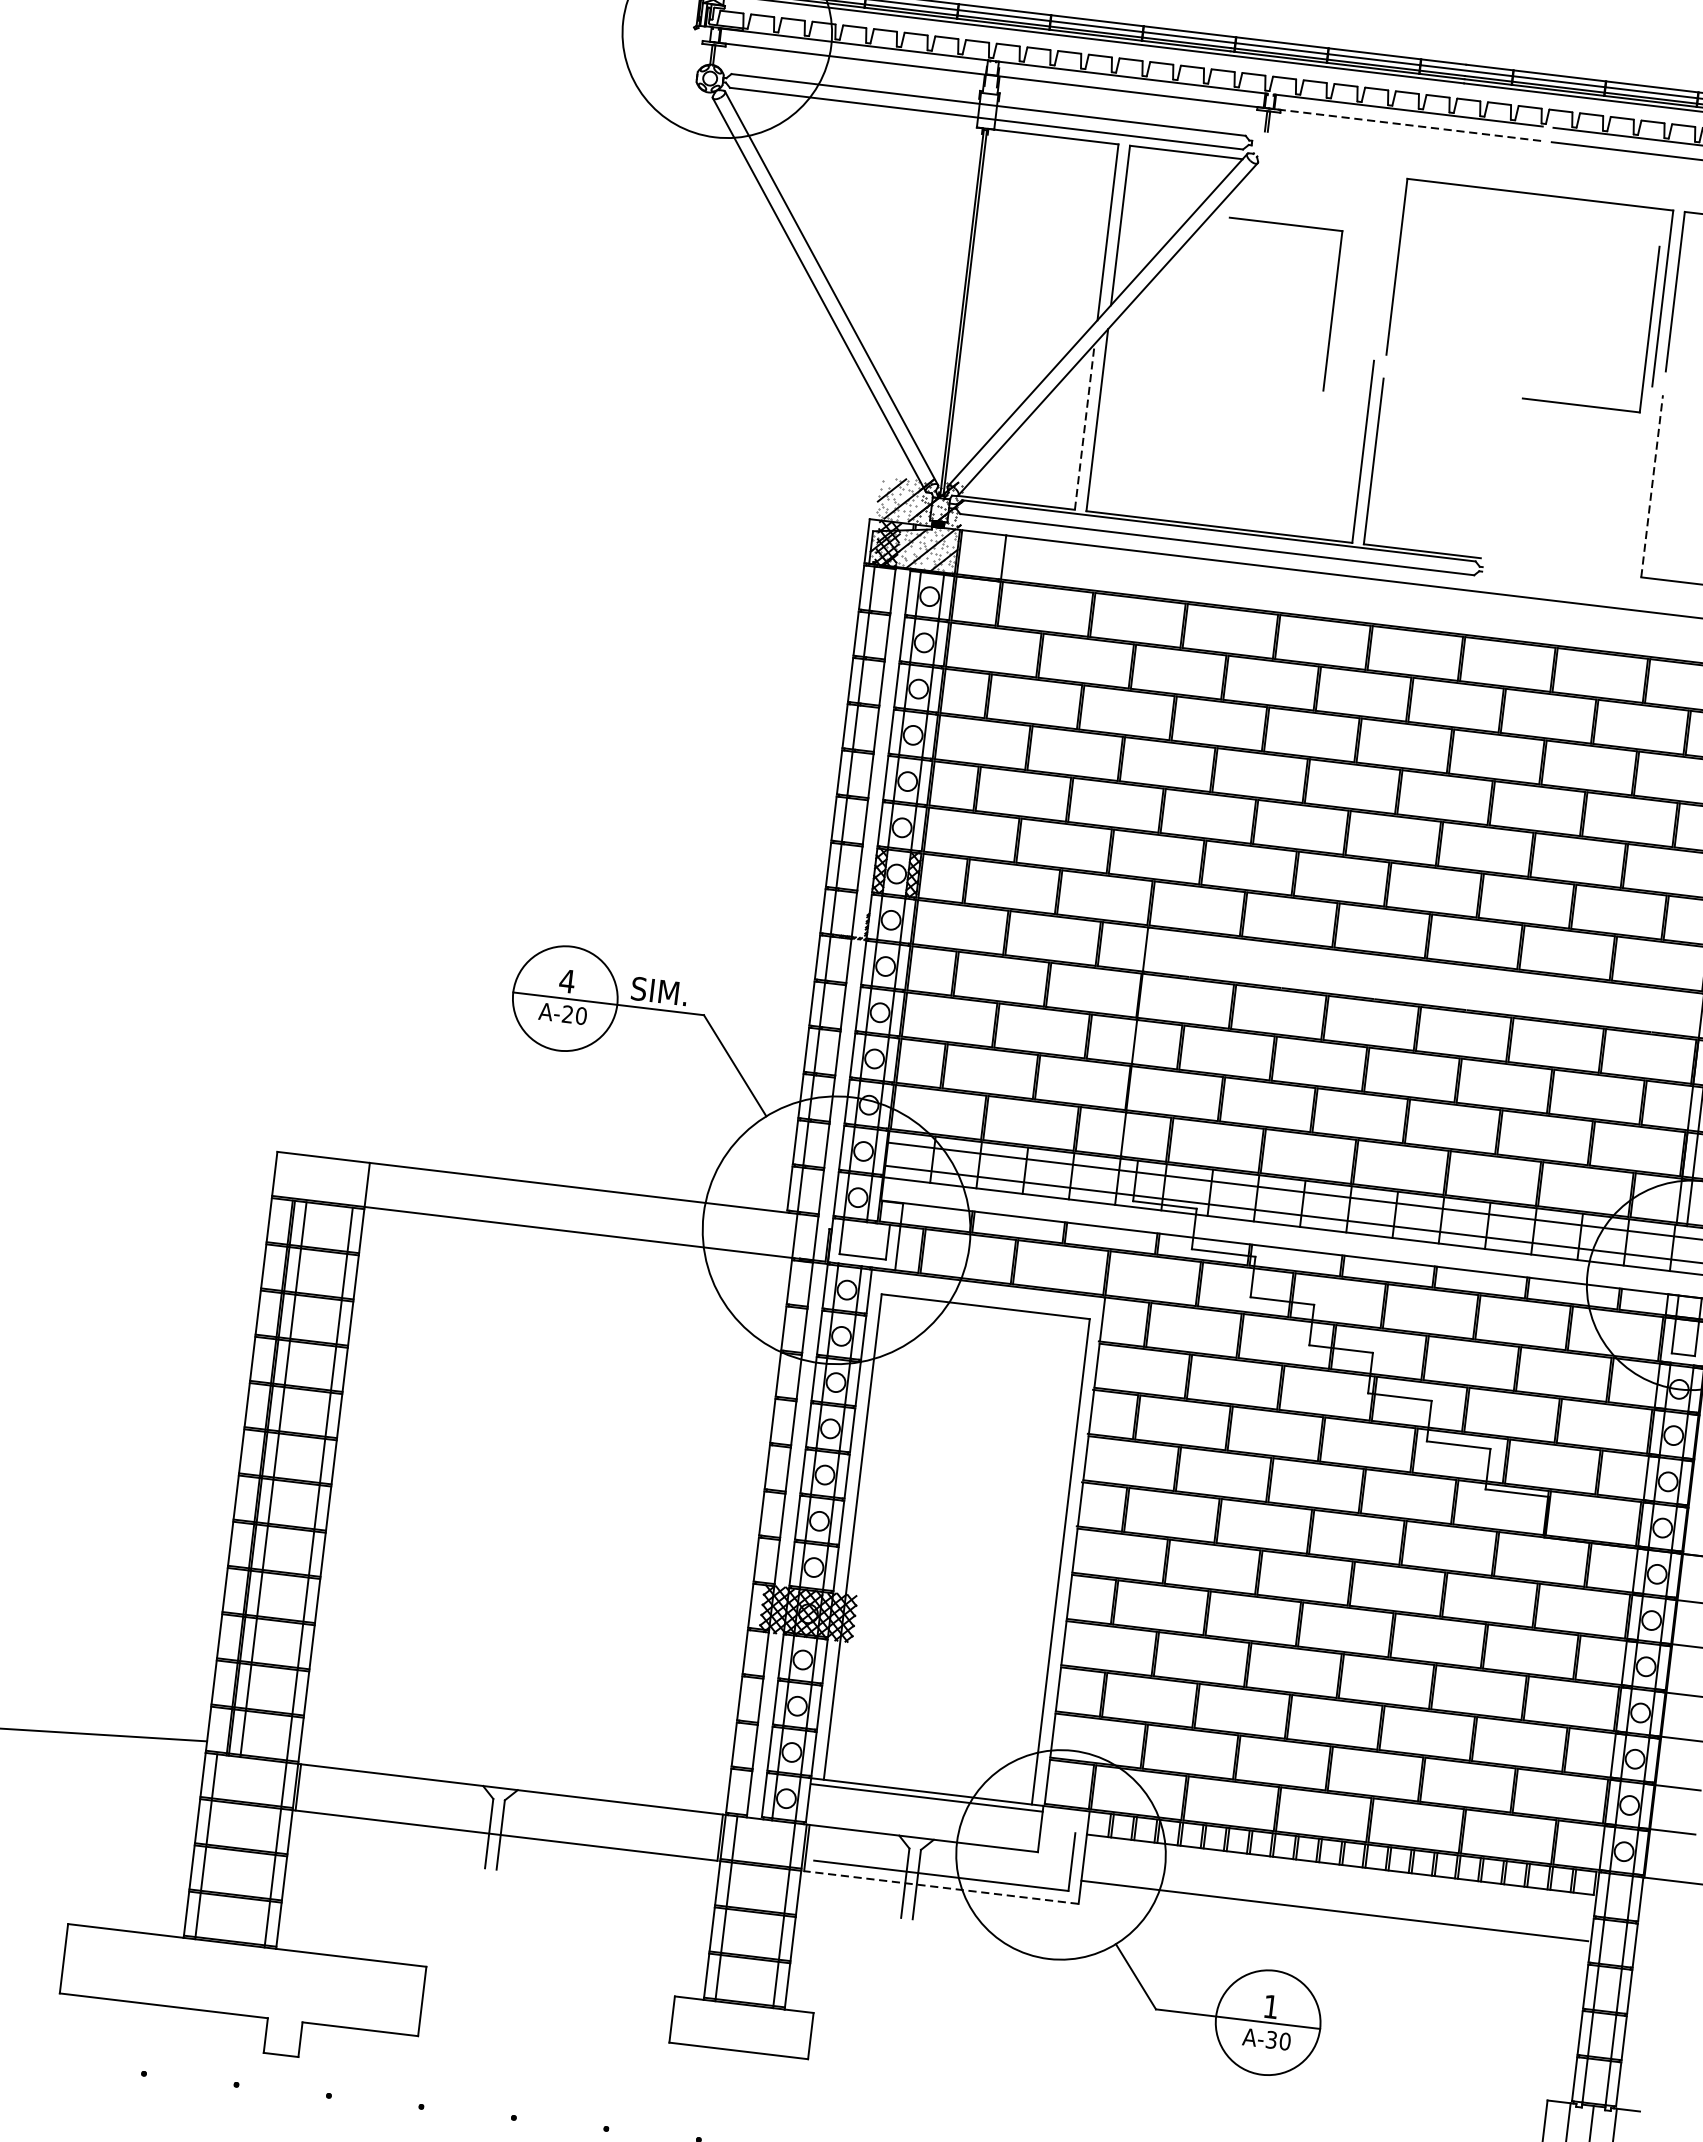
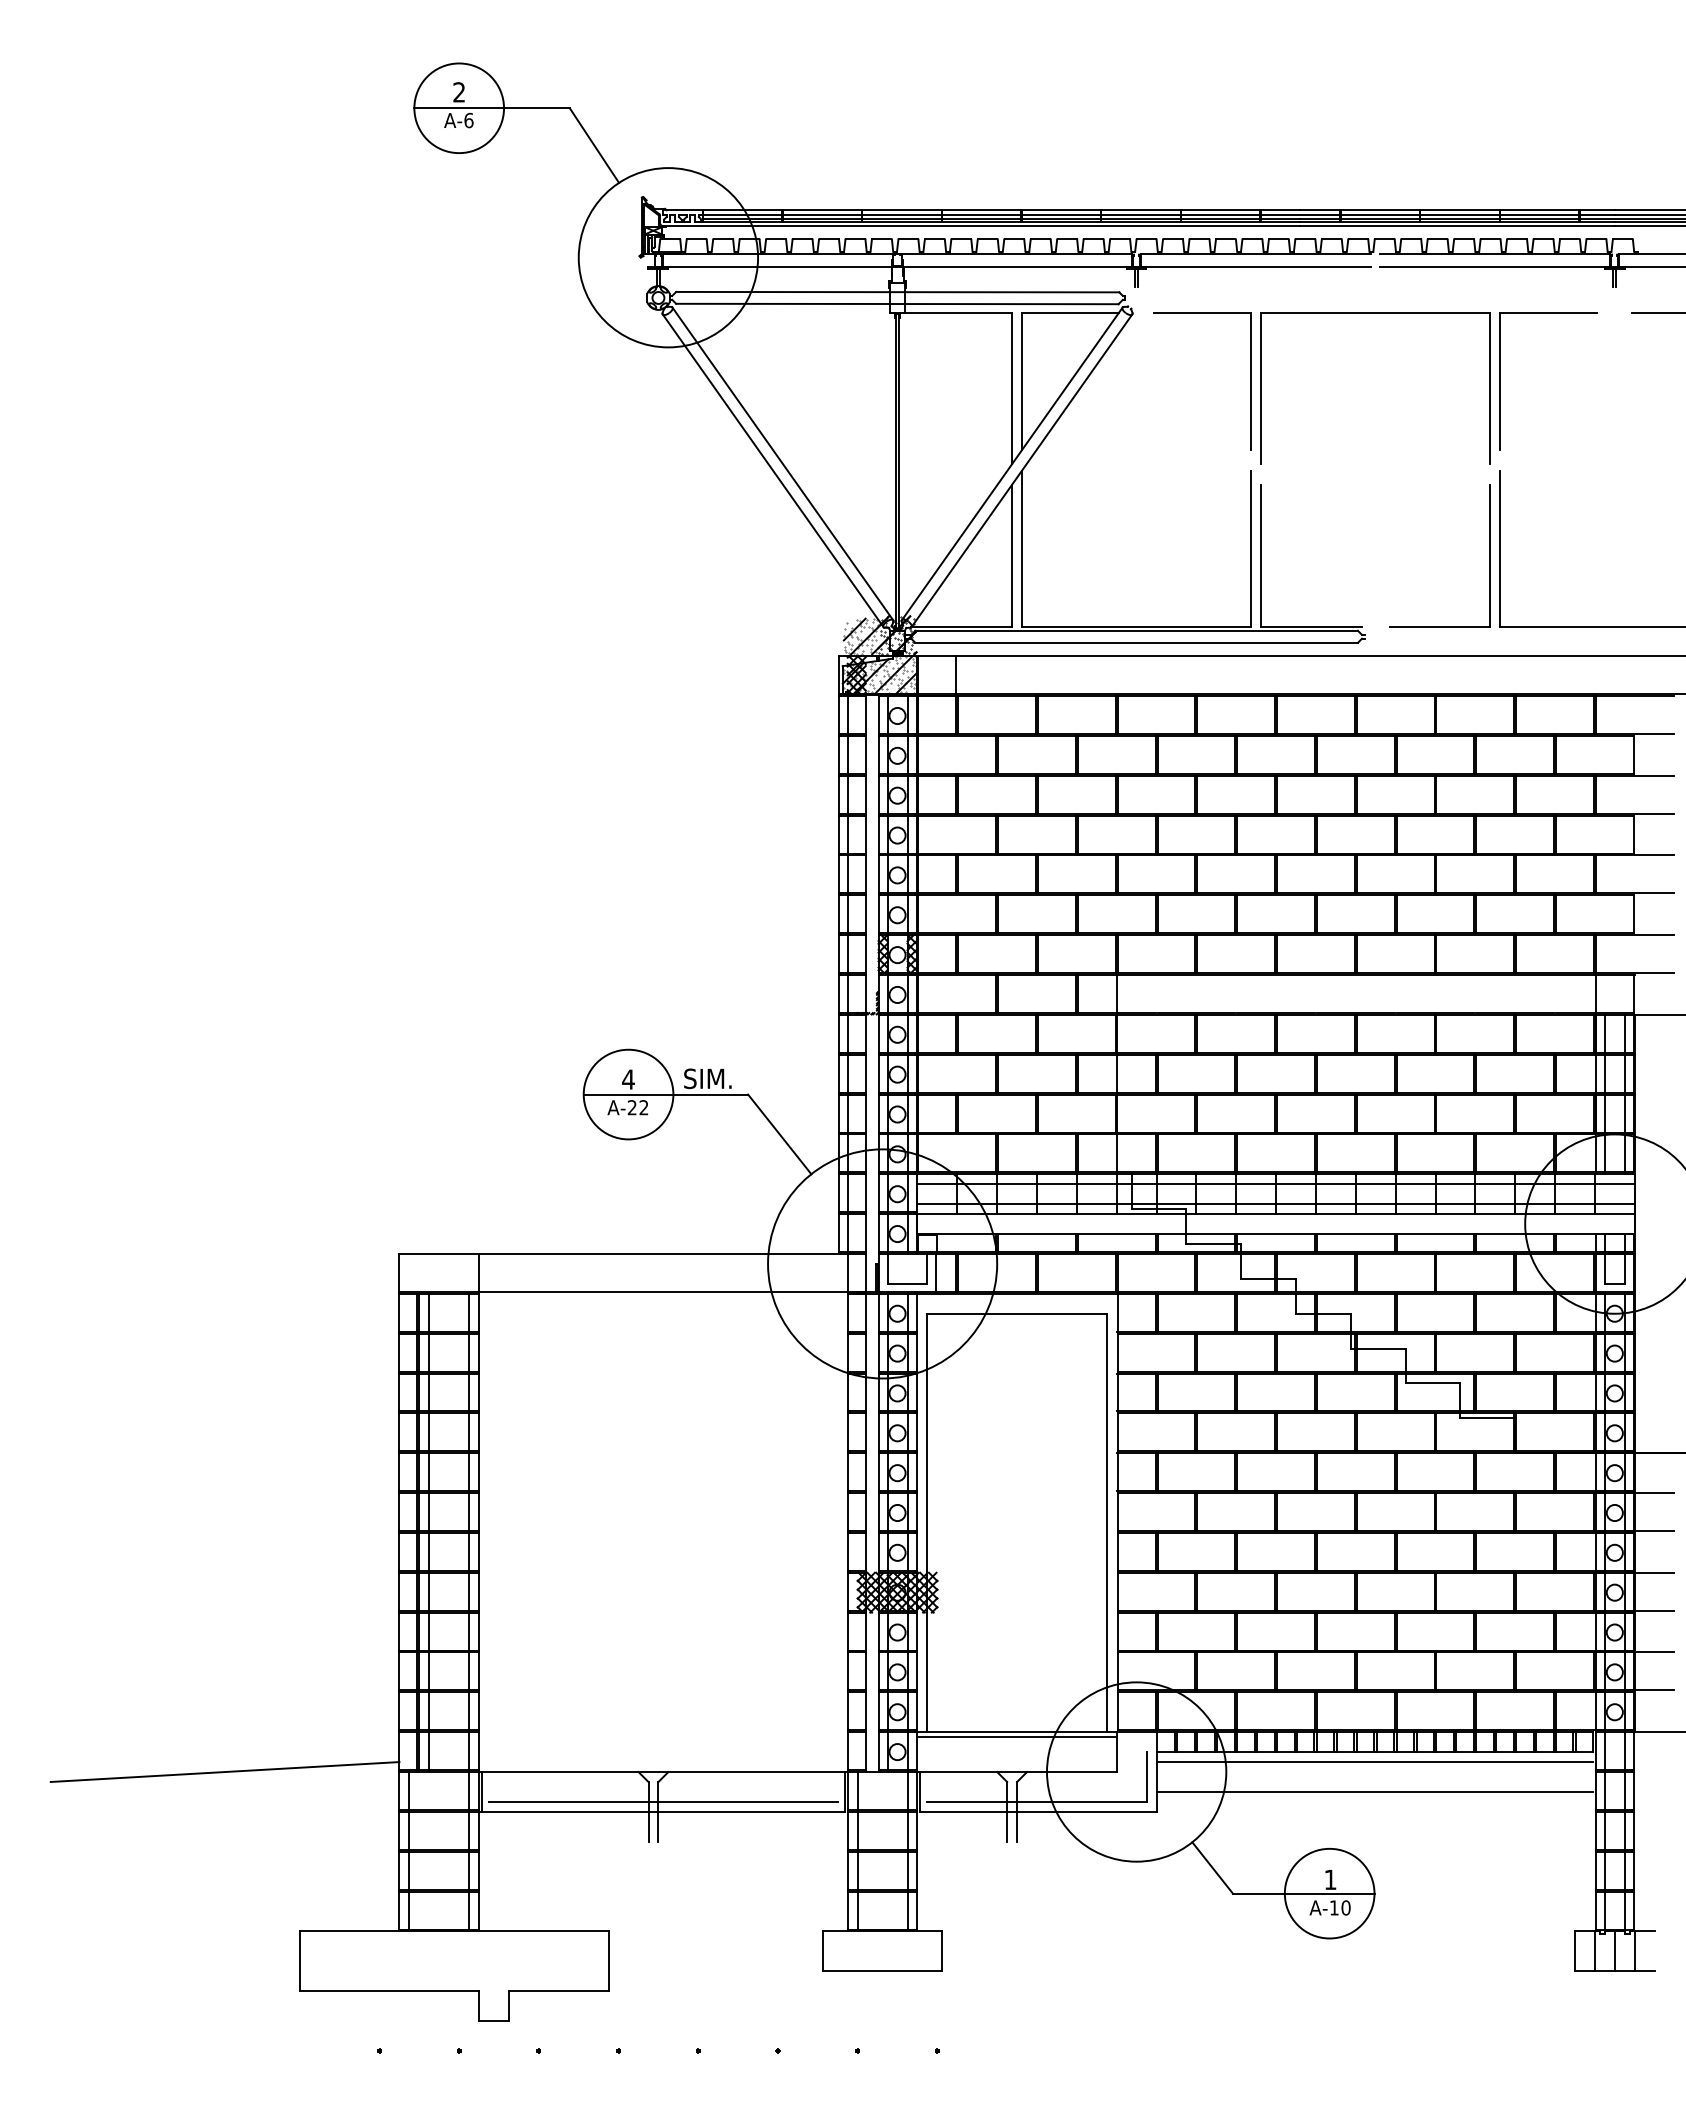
line: (1407, 124) -> (1255, 266), dashed -> solid
part: (1332, 311) -> (1250, 381), moved
part: (1648, 328) -> (1489, 555), moved
line: (1085, 426) -> (1012, 555), dashed -> solid
line: (1652, 485) -> (1500, 548), dashed -> solid
text: (580, 1015) -> (643, 1107), A-20 -> A-22
line: (508, 1823) -> (663, 1801), added
line: (1338, 1876) -> (1374, 1762), added
line: (940, 1886) -> (1037, 1811), dashed -> solid
text: (1271, 2039) -> (1334, 1907), A-30 -> A-10

